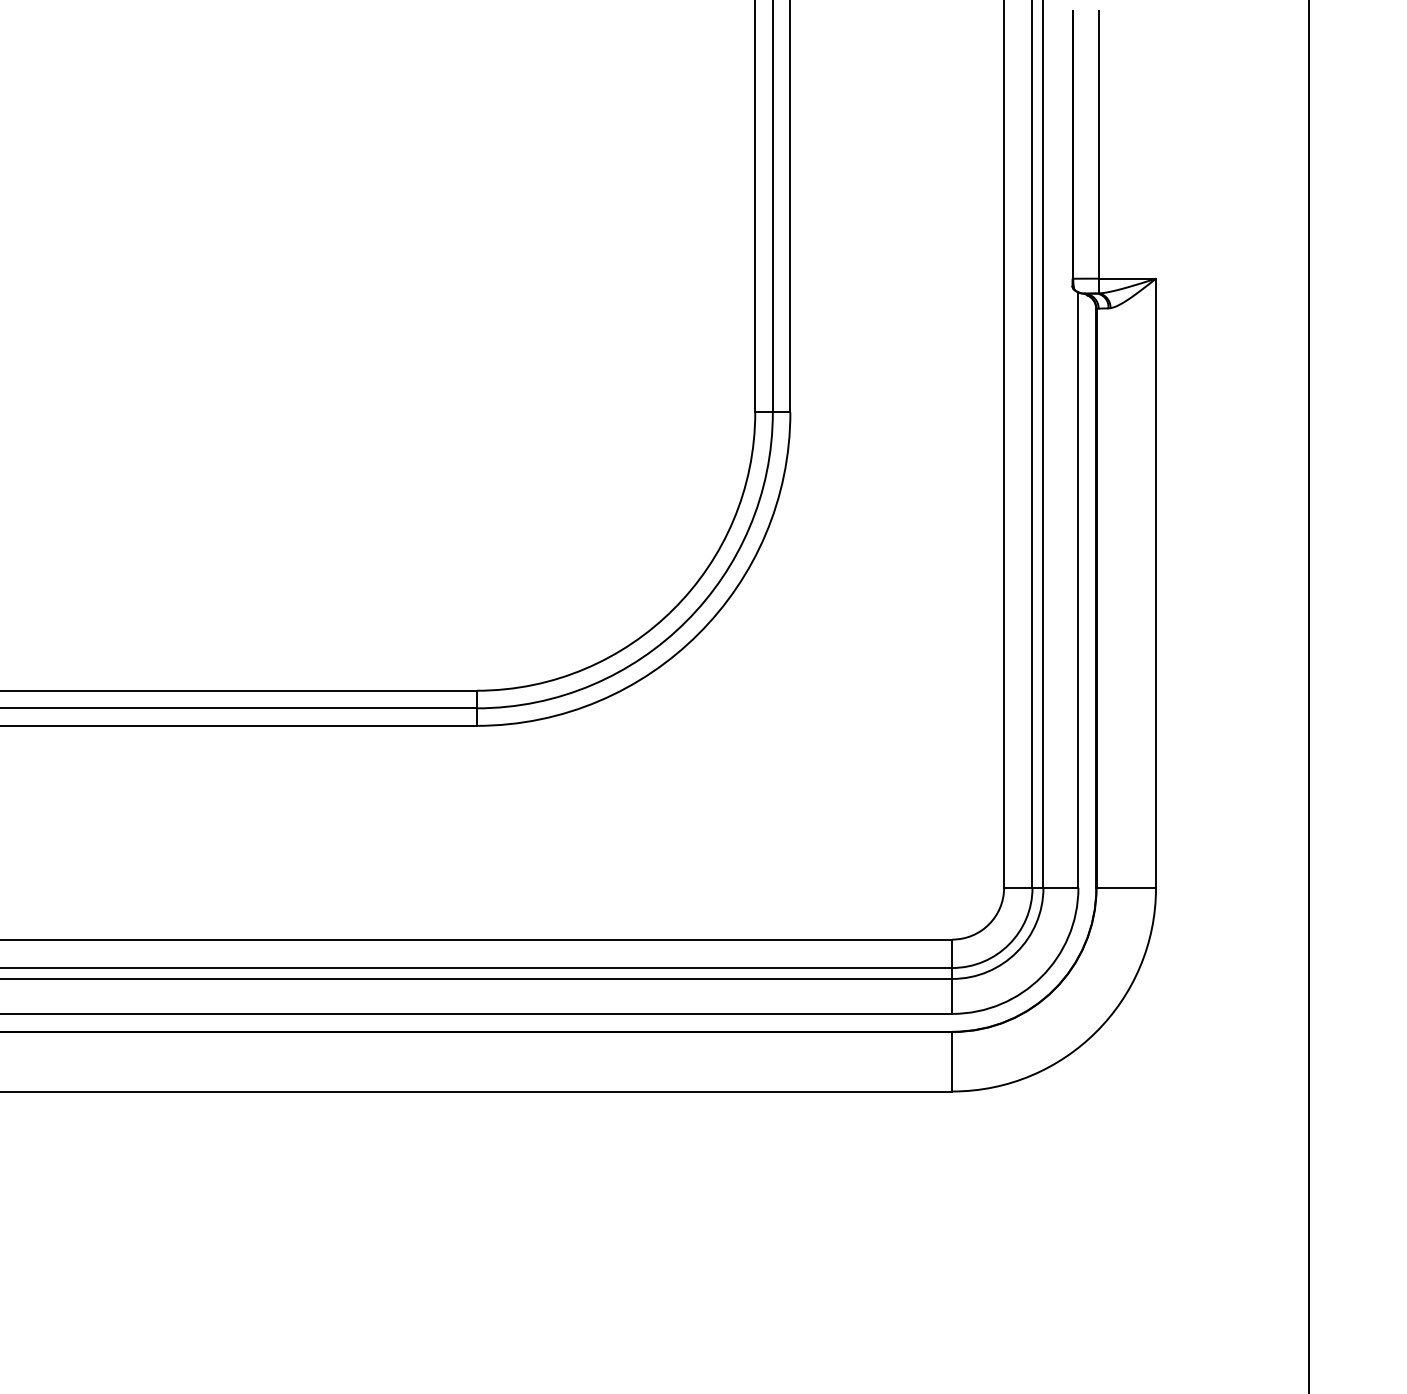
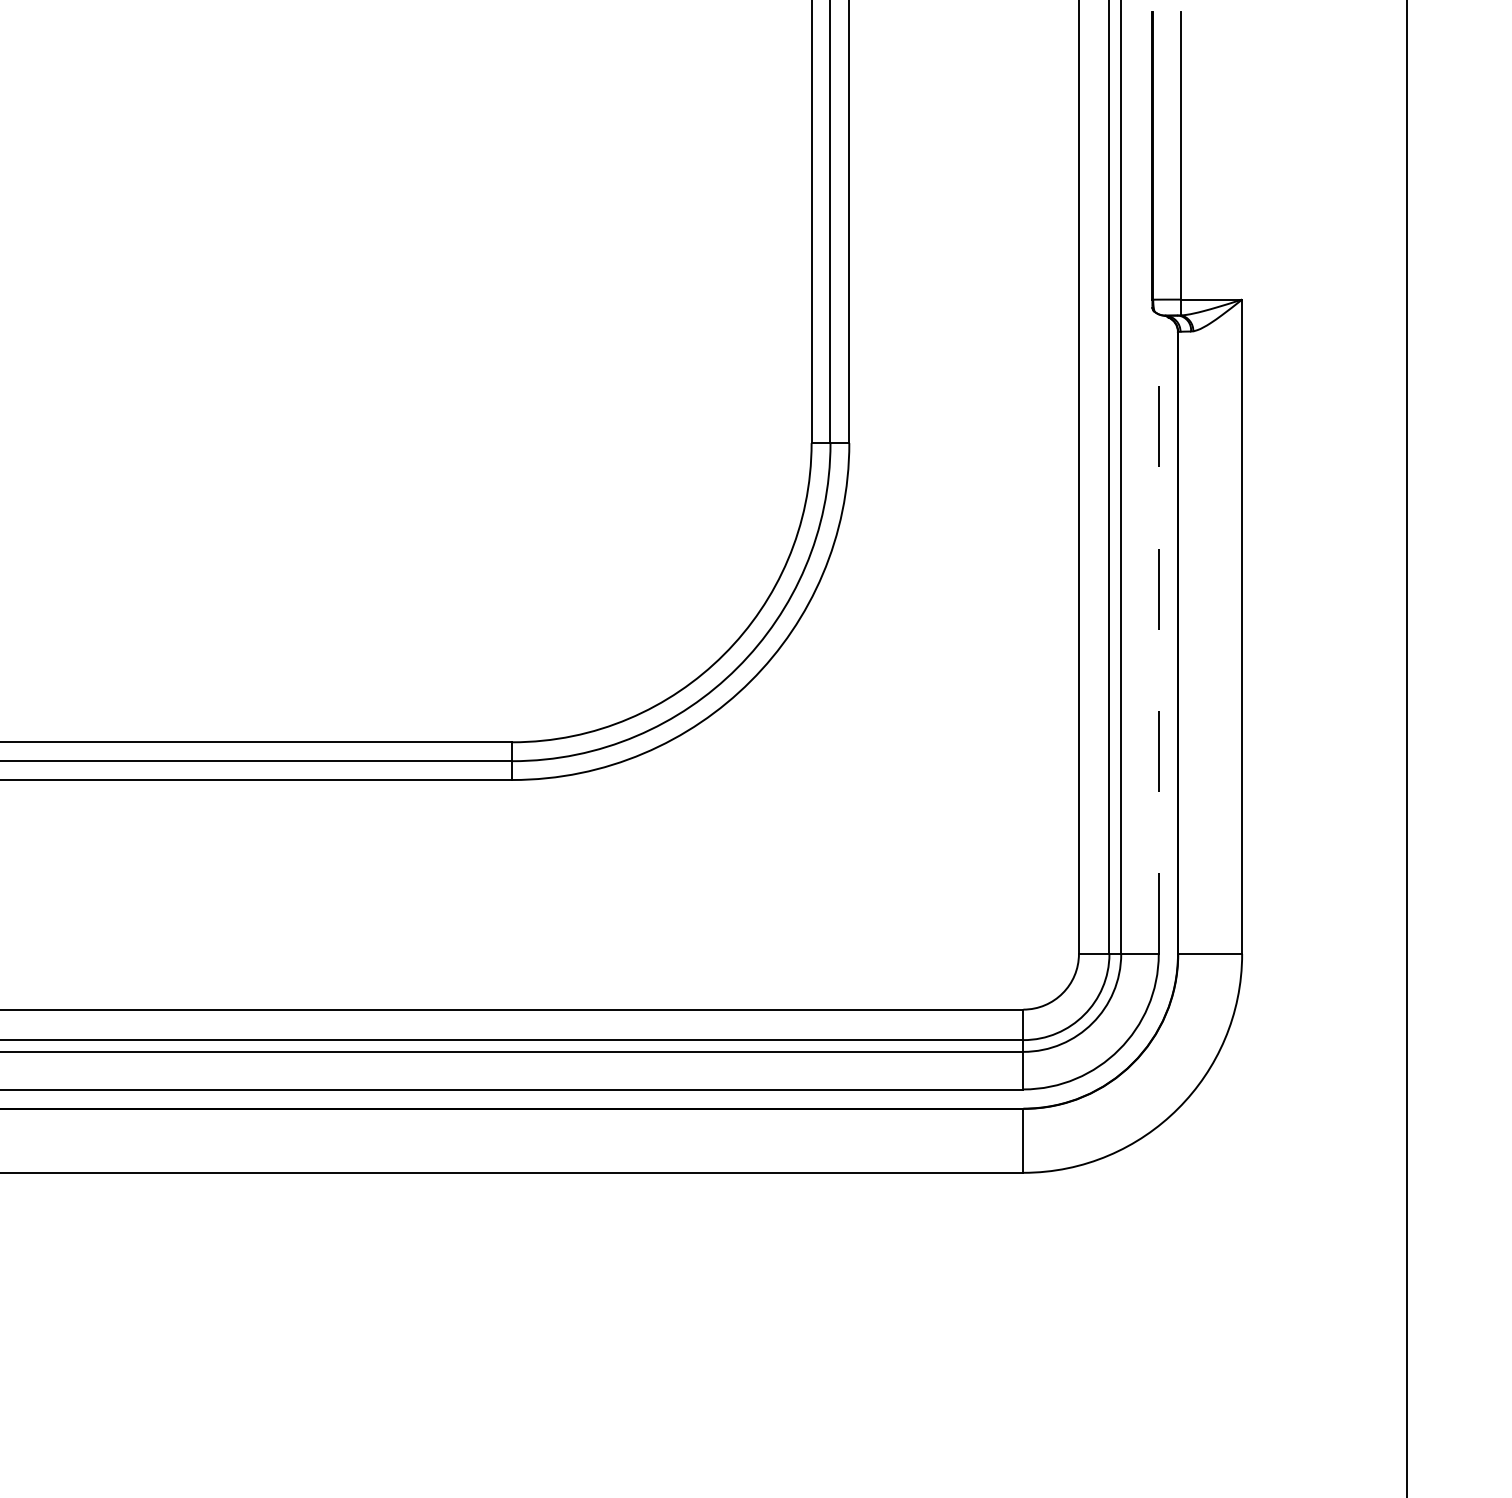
line: (1078, 590) -> (1158, 634), solid -> dashed

